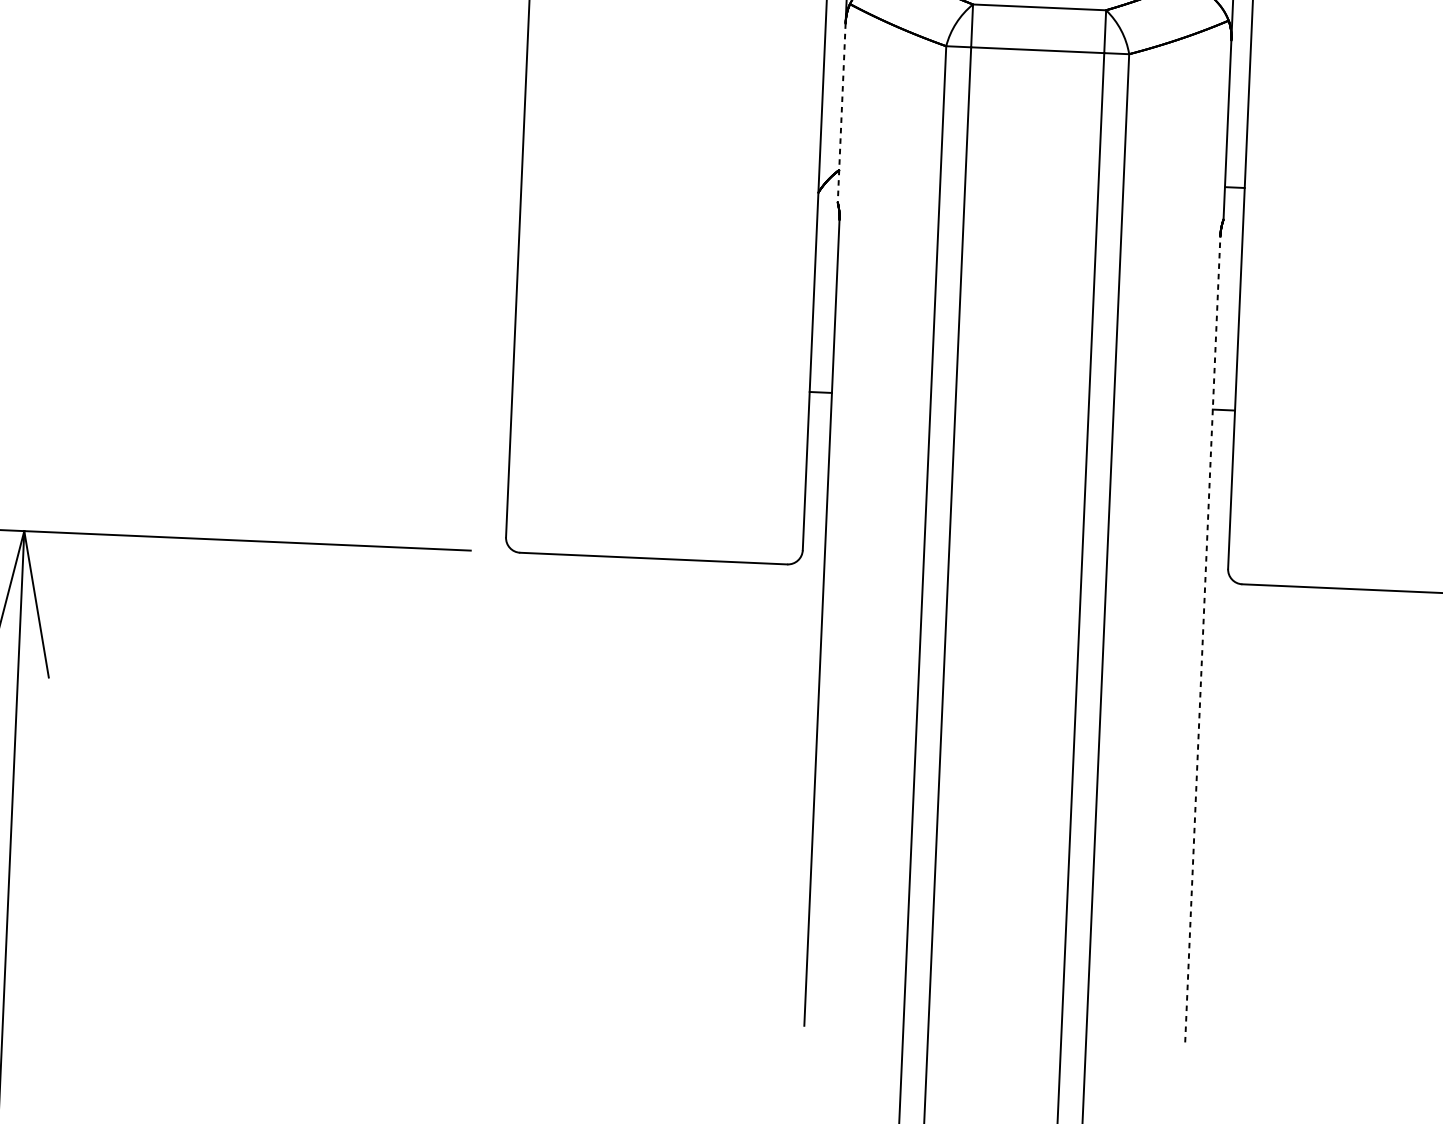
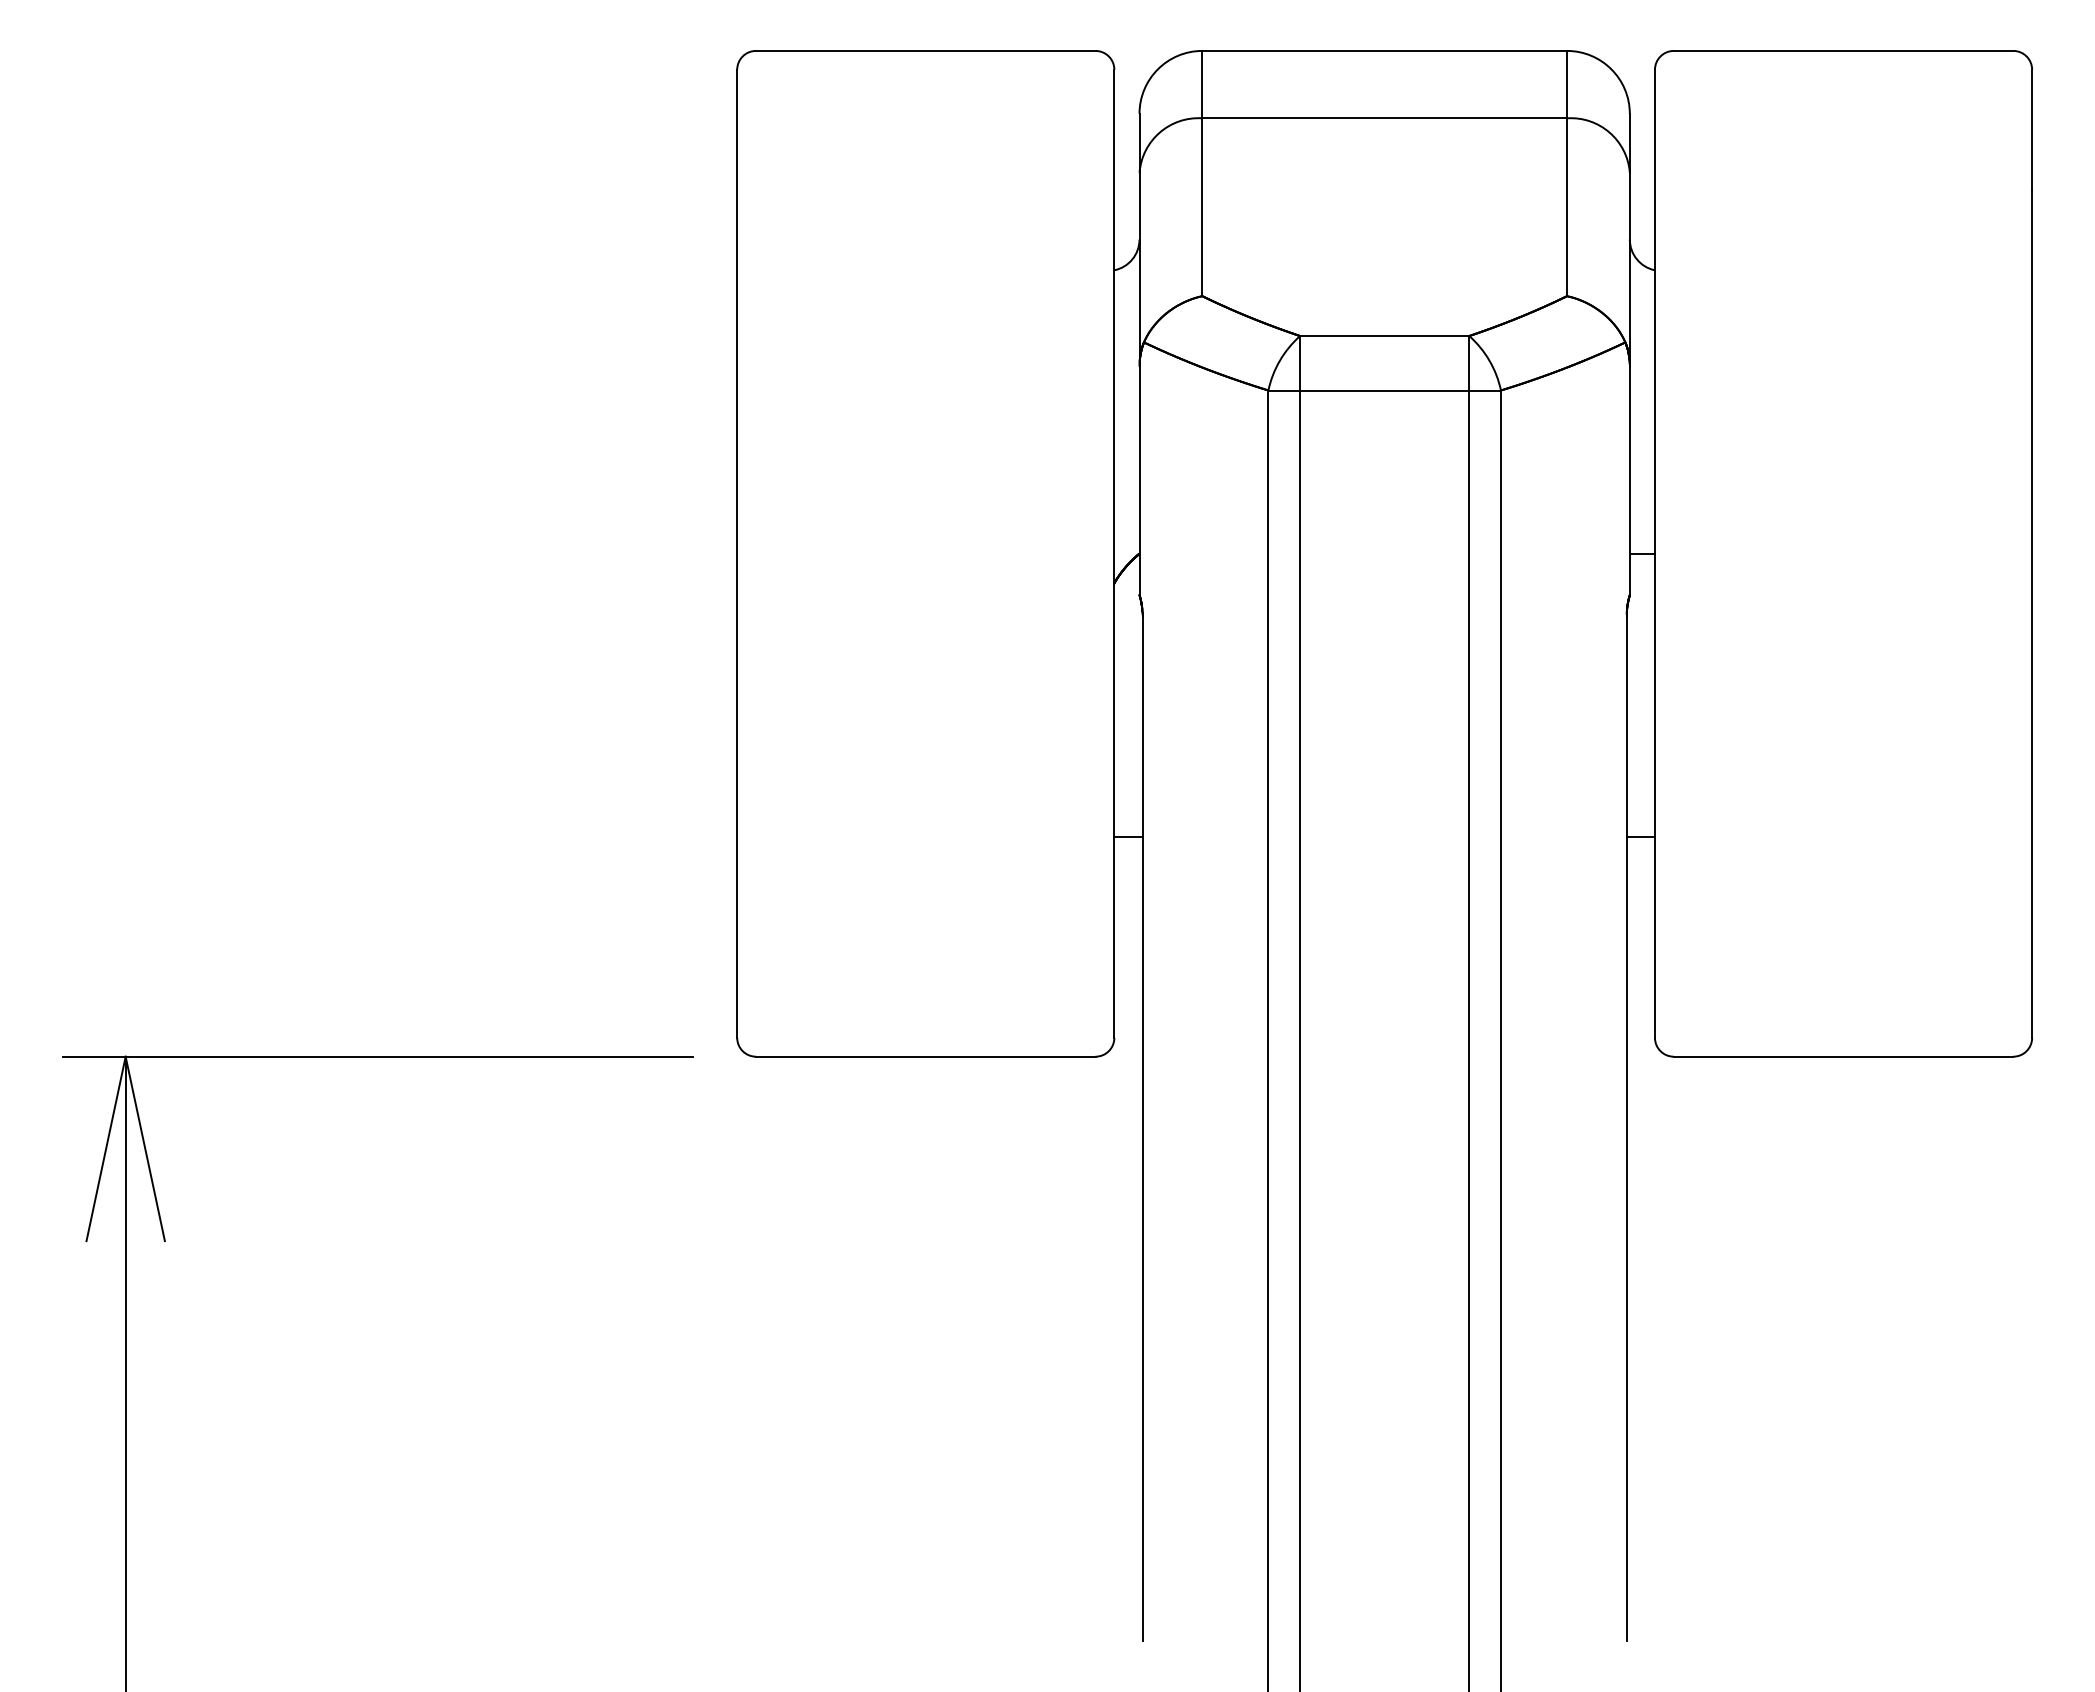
line: (841, 113) -> (1139, 481), dashed -> solid
line: (1202, 639) -> (1626, 1128), dashed -> solid

